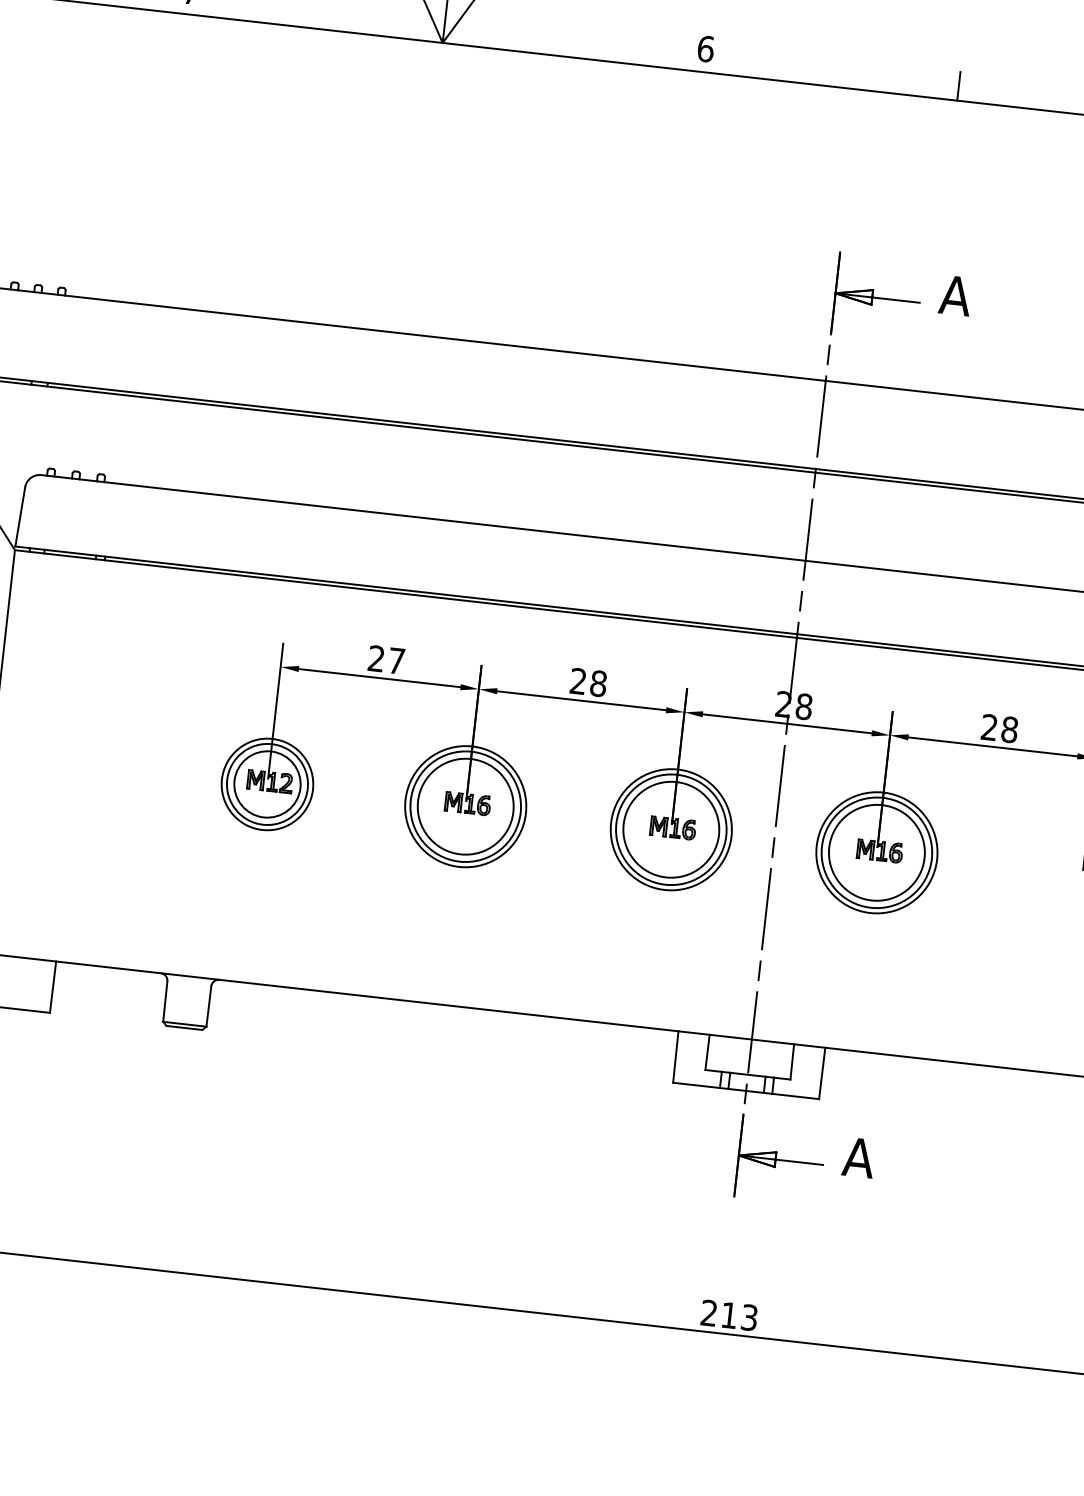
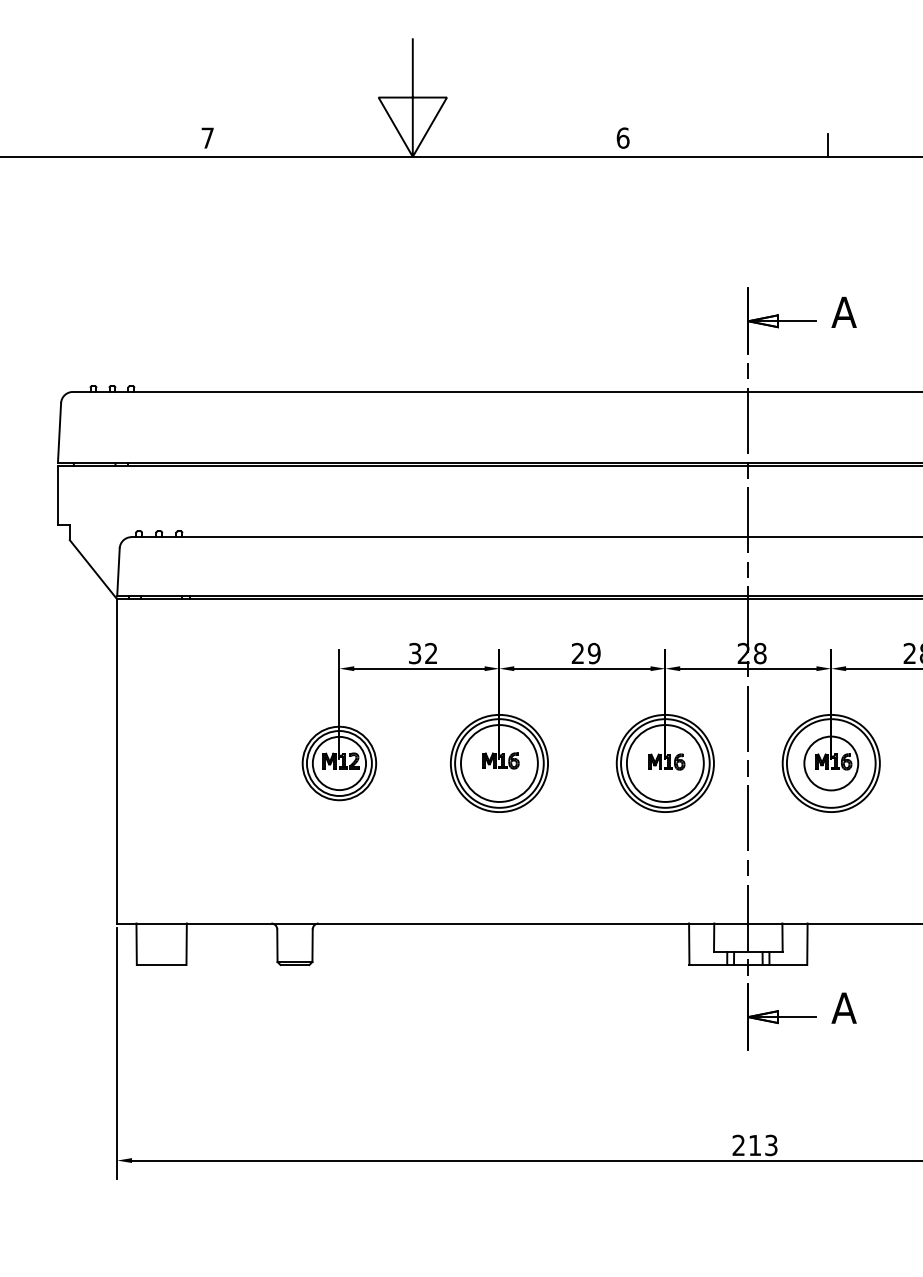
text: (385, 659) -> (422, 653), 27 -> 32
text: (597, 683) -> (593, 653), 28 -> 29
circle: (875, 852) -> (830, 763), size x0.7

